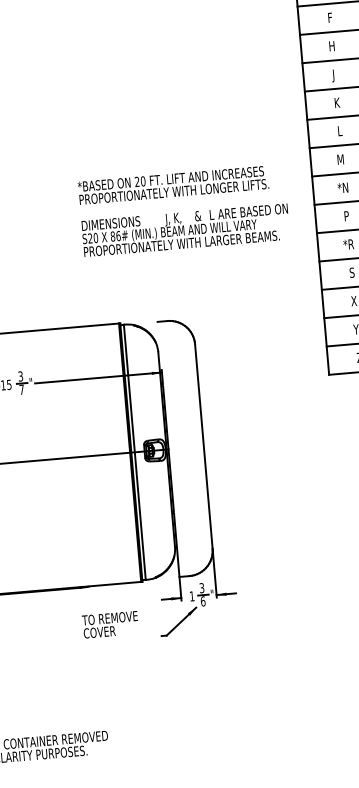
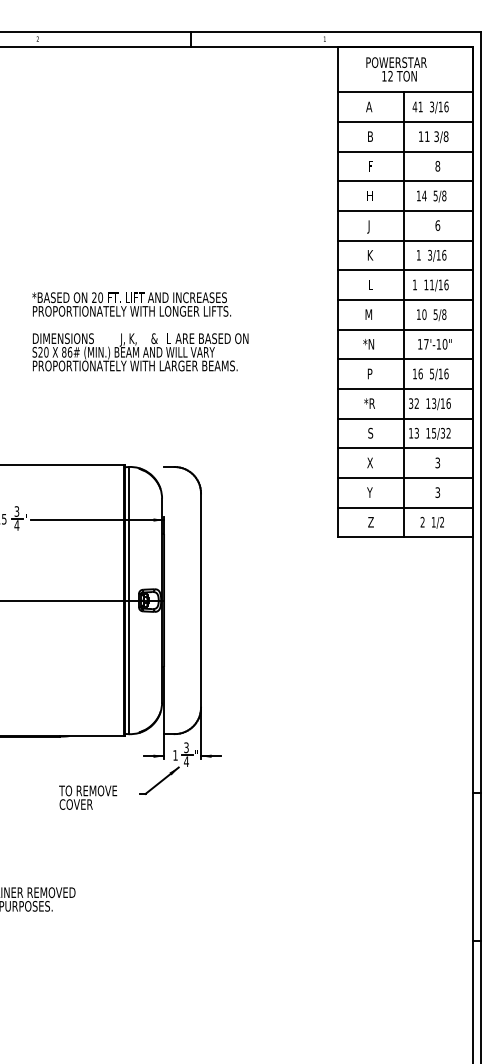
text: (184, 210) -> (140, 331), moved
text: (21, 389) -> (16, 525), 7 -> 4
text: (202, 601) -> (185, 761), 6 -> 4
text: (110, 624) -> (88, 797), moved

